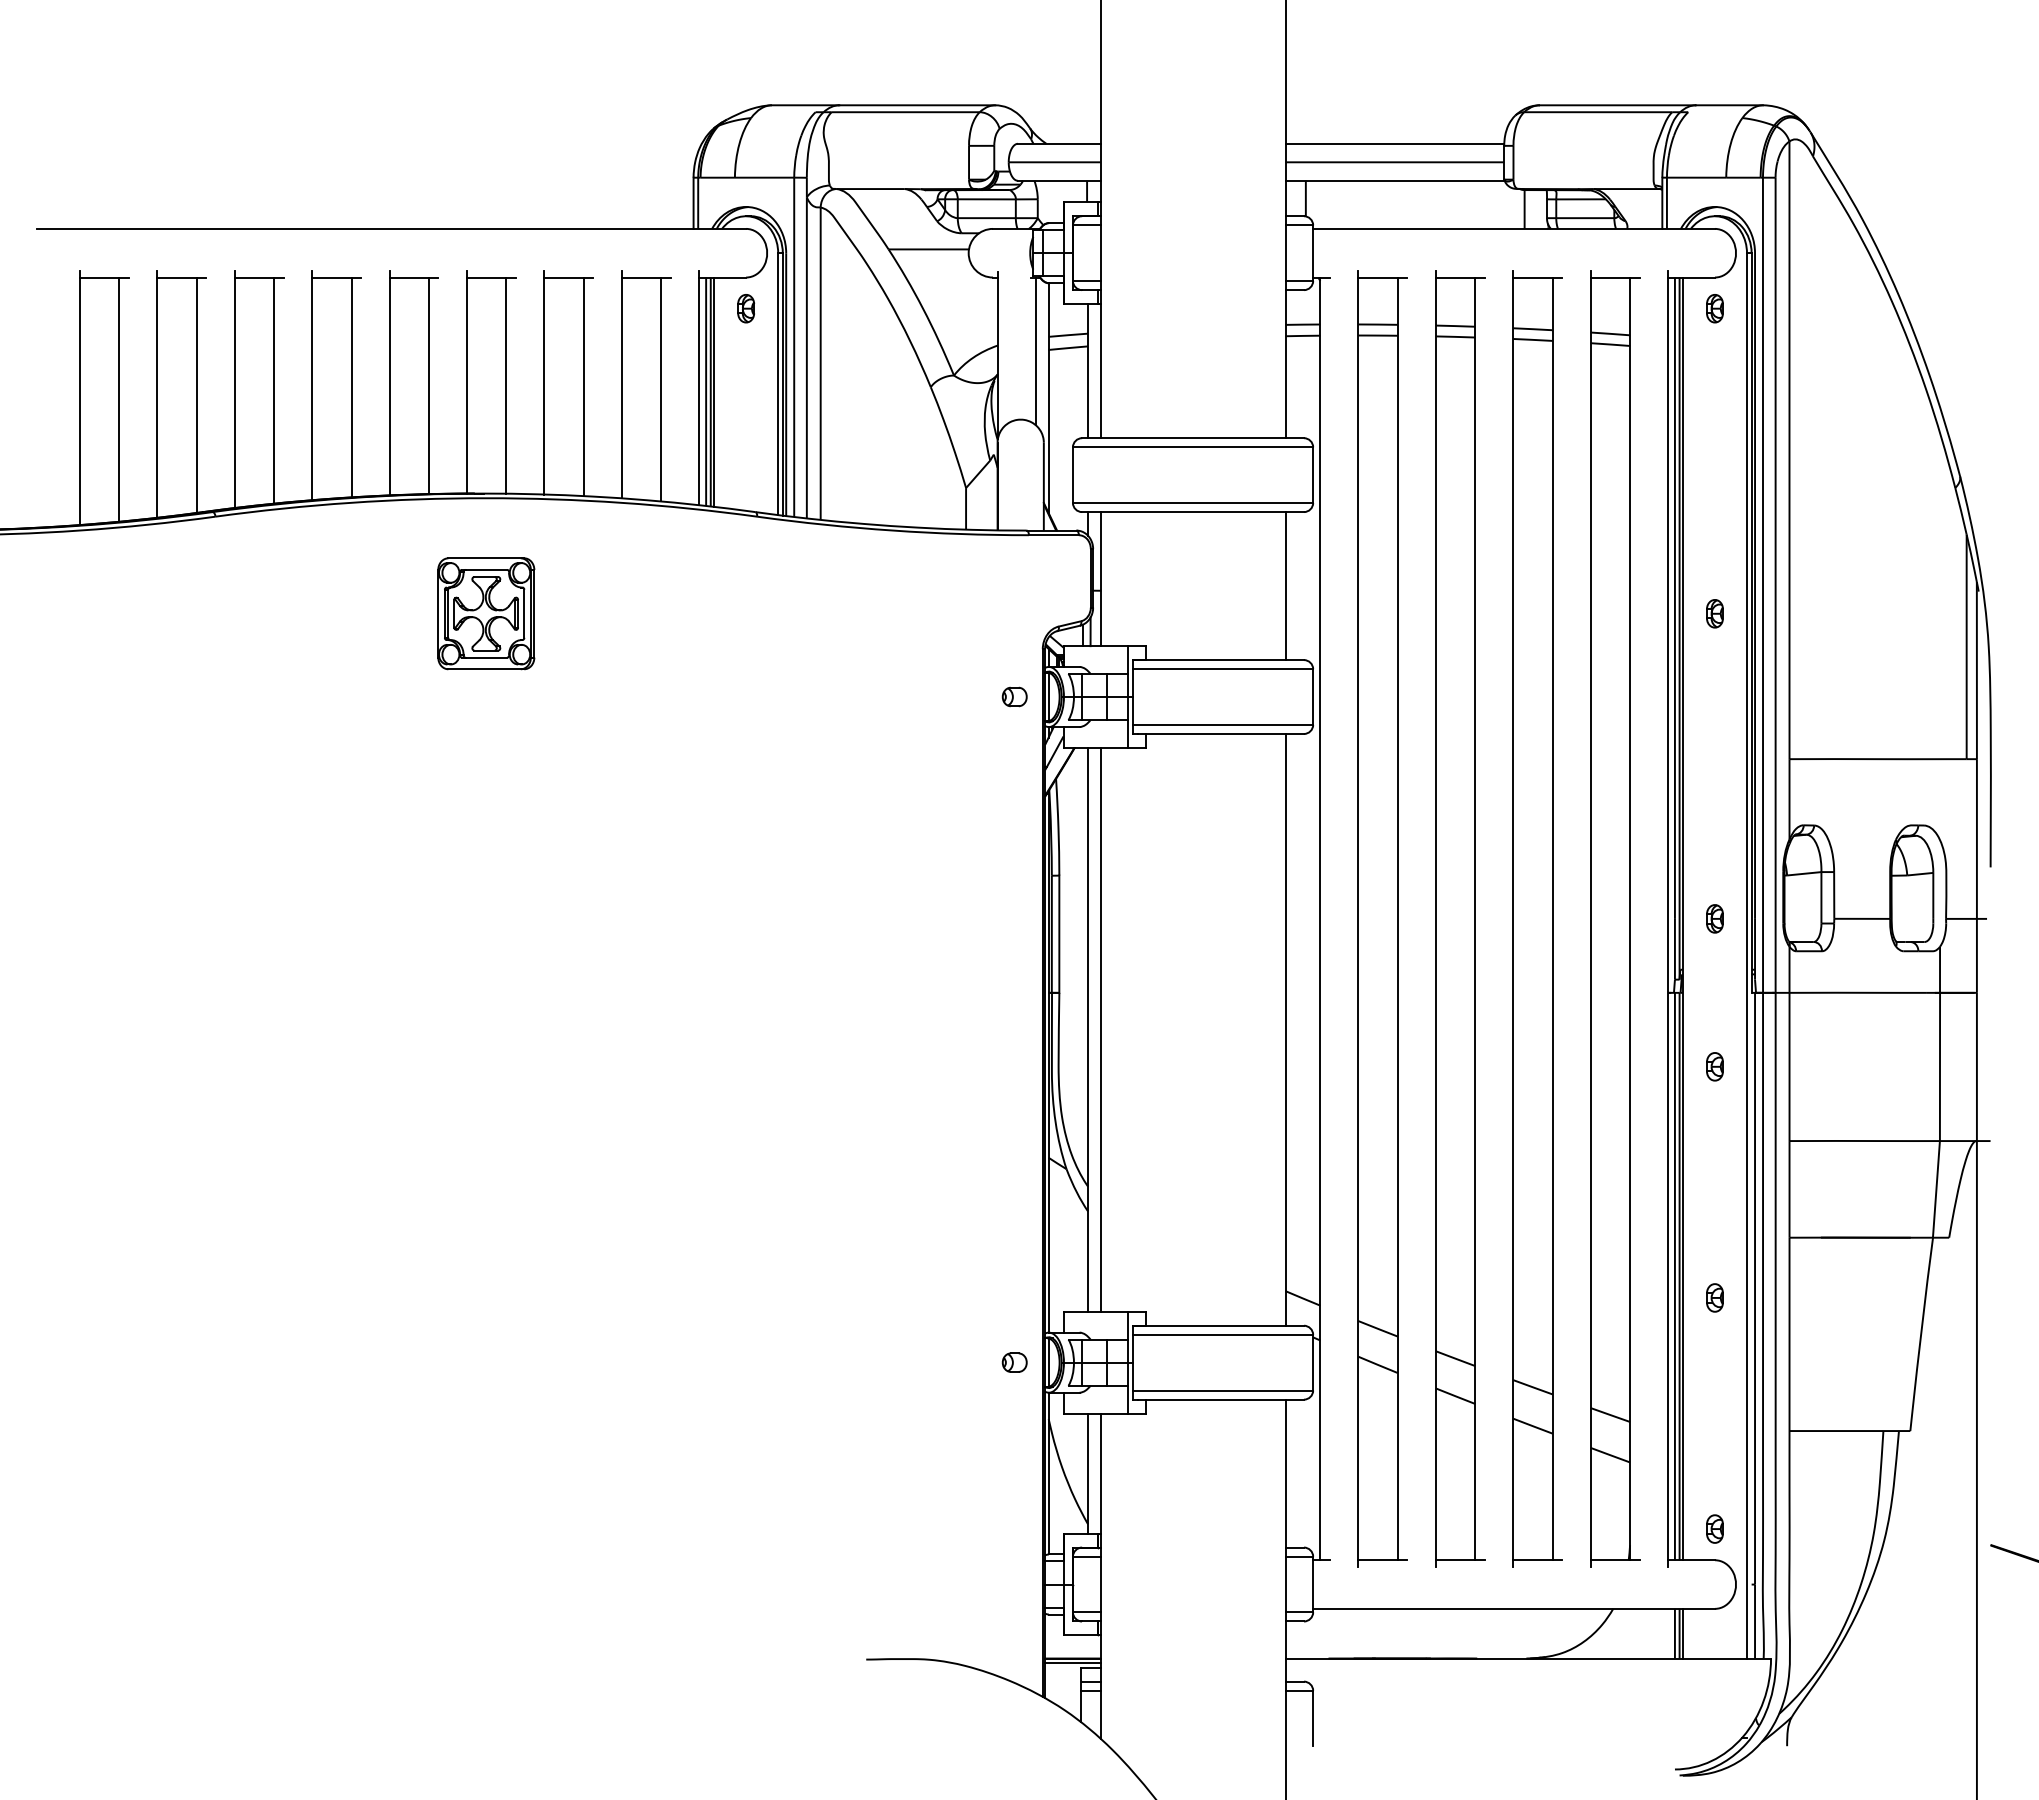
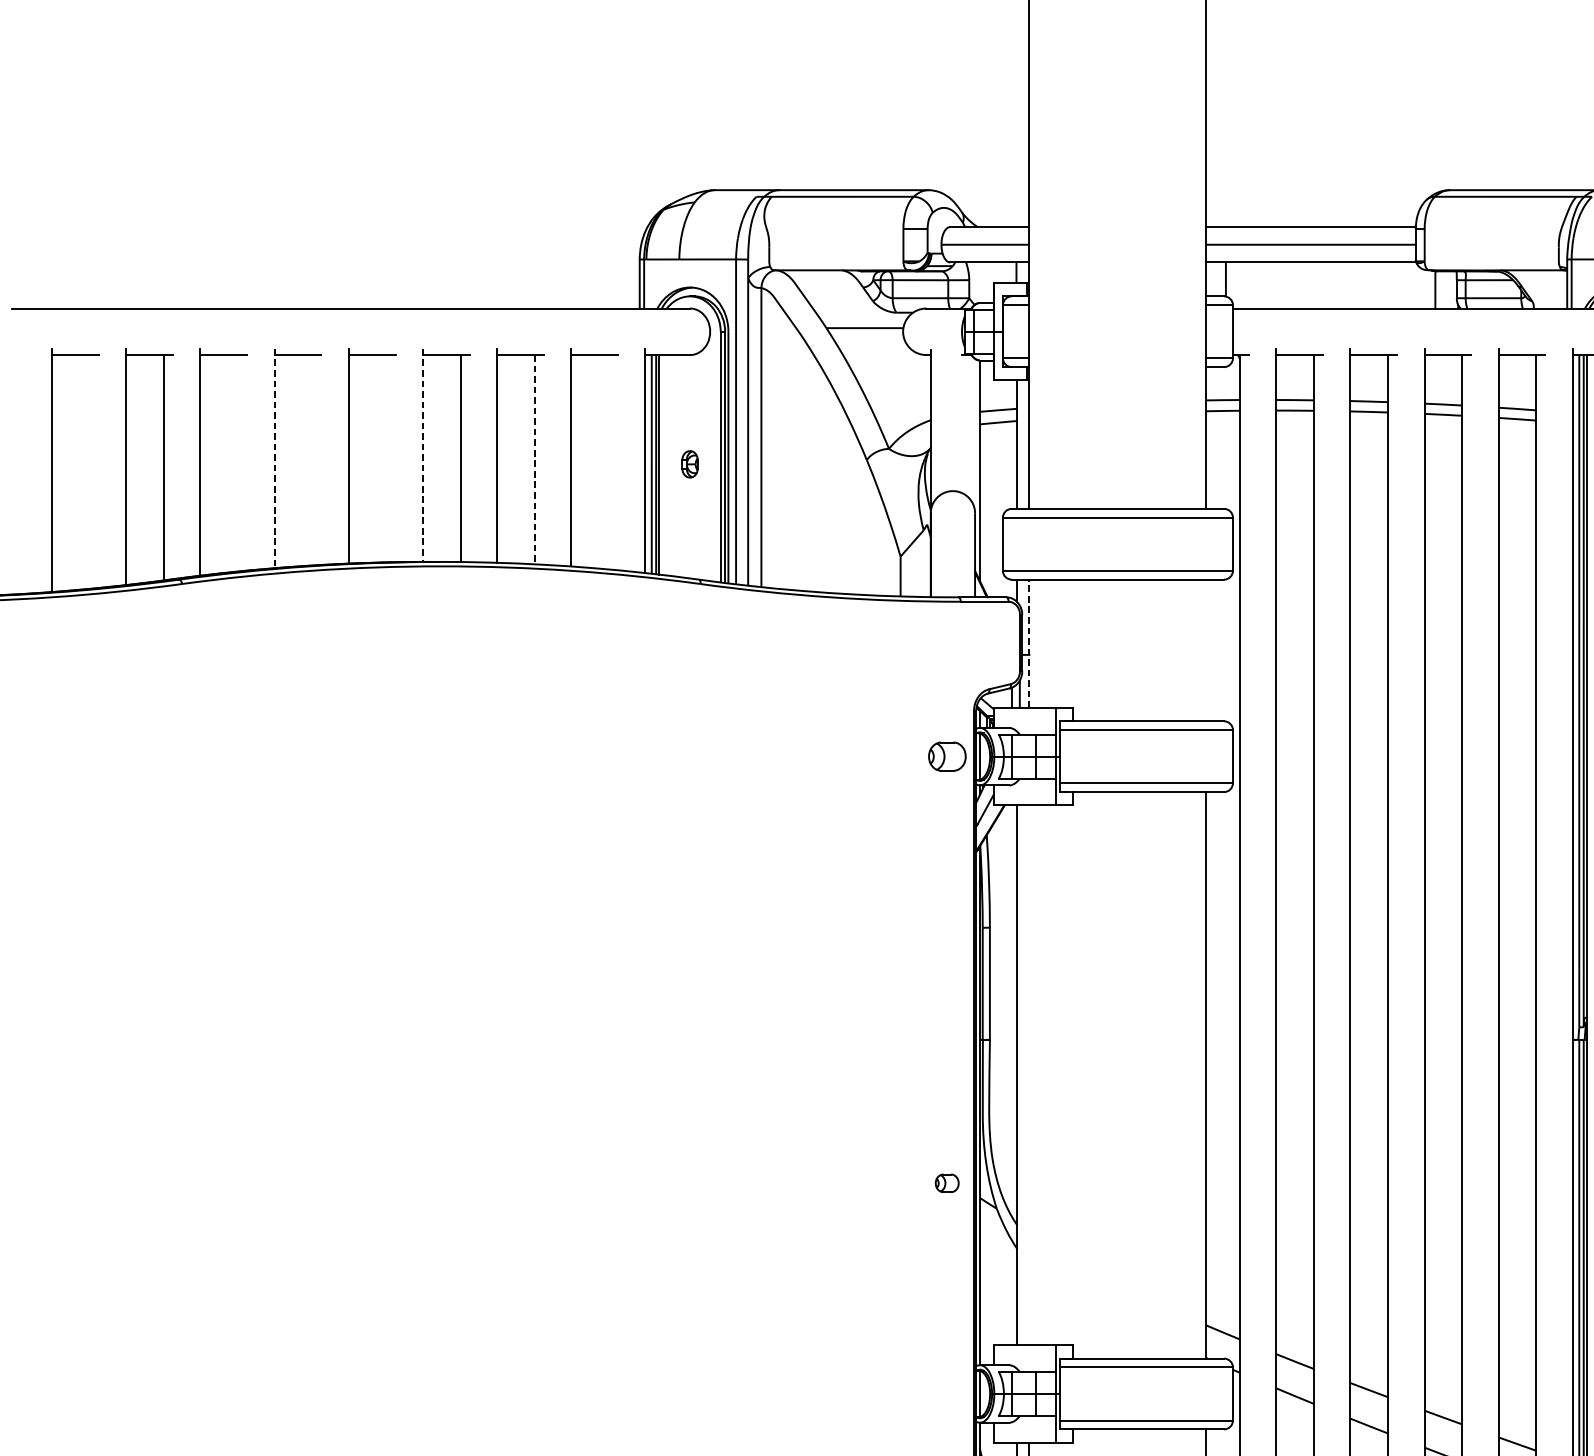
part: (746, 308) -> (690, 464), moved
line: (1035, 351) -> (967, 425), removed
line: (467, 382) -> (423, 455), solid -> dashed
line: (312, 385) -> (274, 458), solid -> dashed
line: (428, 385) -> (385, 458), removed
line: (351, 387) -> (312, 460), removed
line: (583, 387) -> (534, 460), solid -> dashed
line: (661, 389) -> (609, 462), removed
line: (274, 390) -> (238, 463), removed
line: (119, 399) -> (90, 471), removed
line: (1100, 578) -> (1029, 643), solid -> dashed
line: (1285, 586) -> (1206, 650), removed
part: (486, 613) -> (441, 676), removed
part: (1014, 696) -> (946, 756), size x1.6
line: (1100, 1029) -> (1029, 1075), removed
part: (1014, 1362) -> (946, 1183), moved

